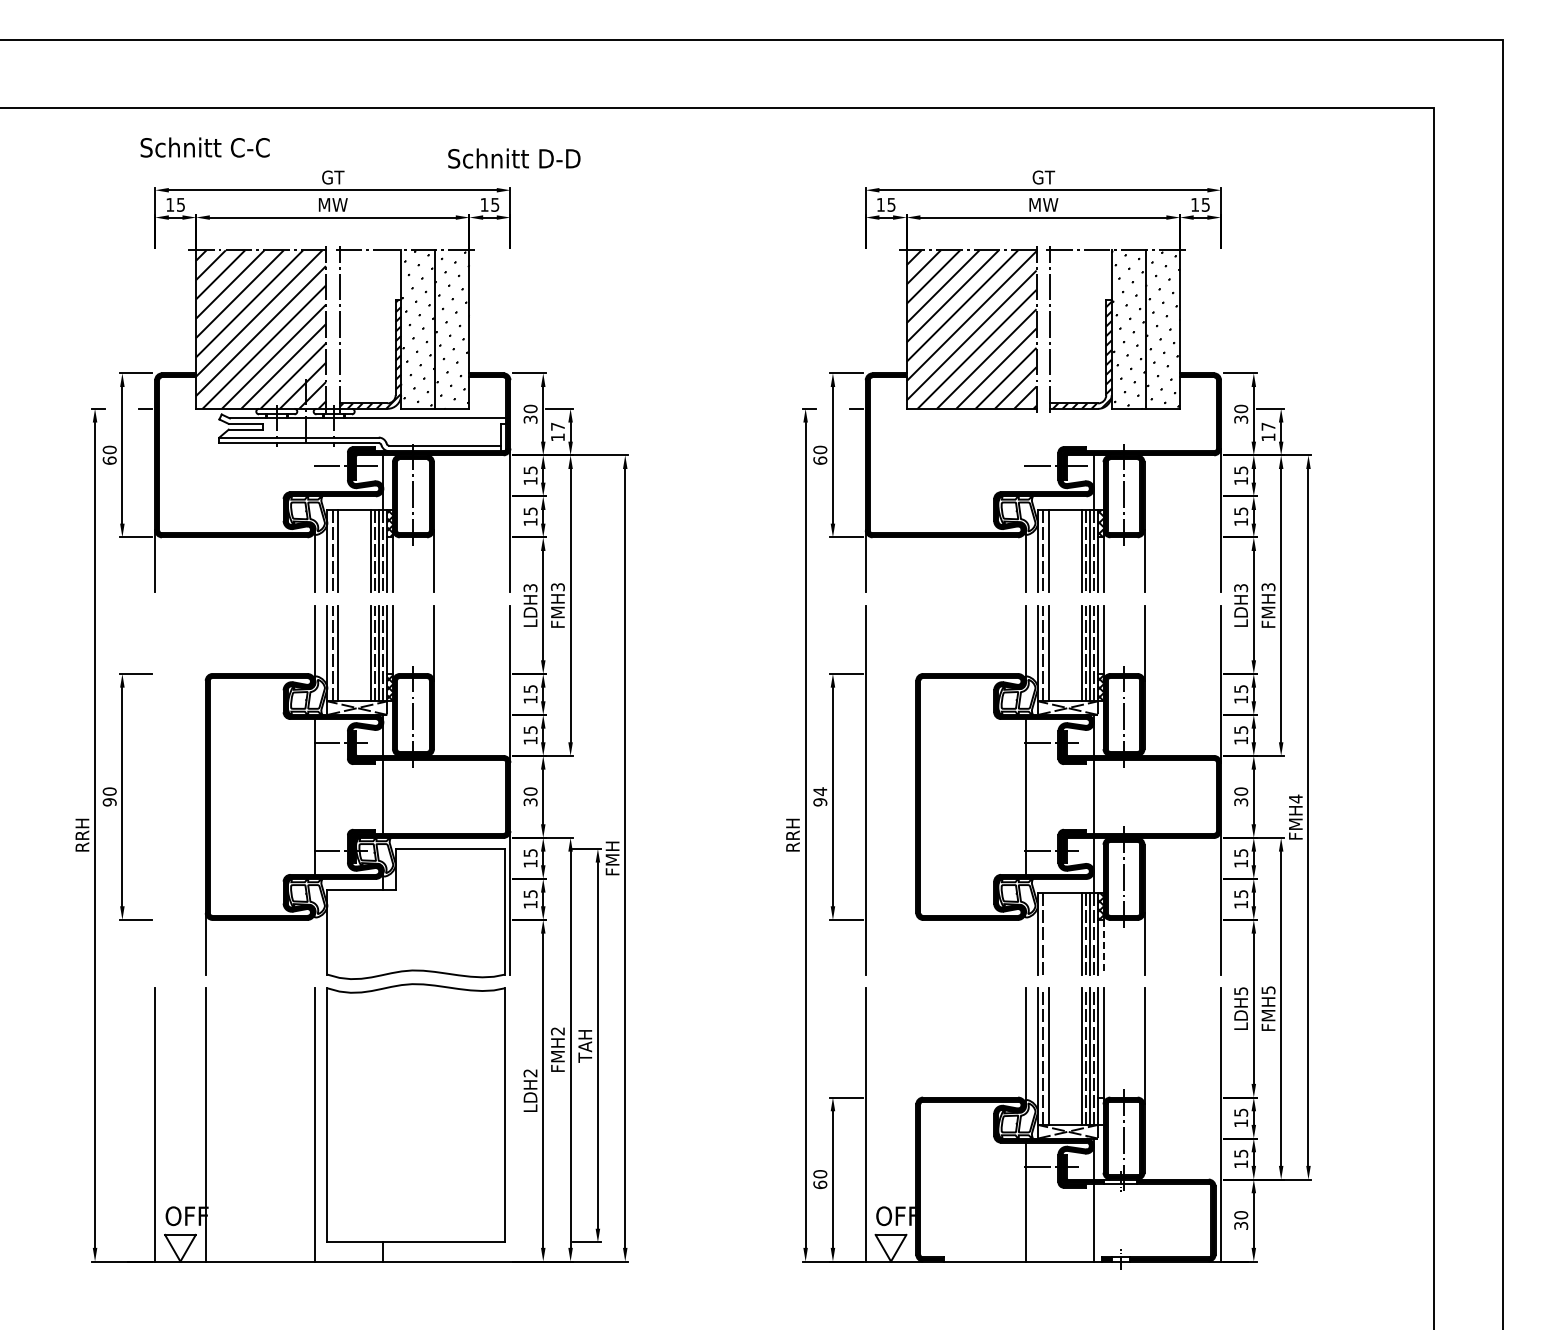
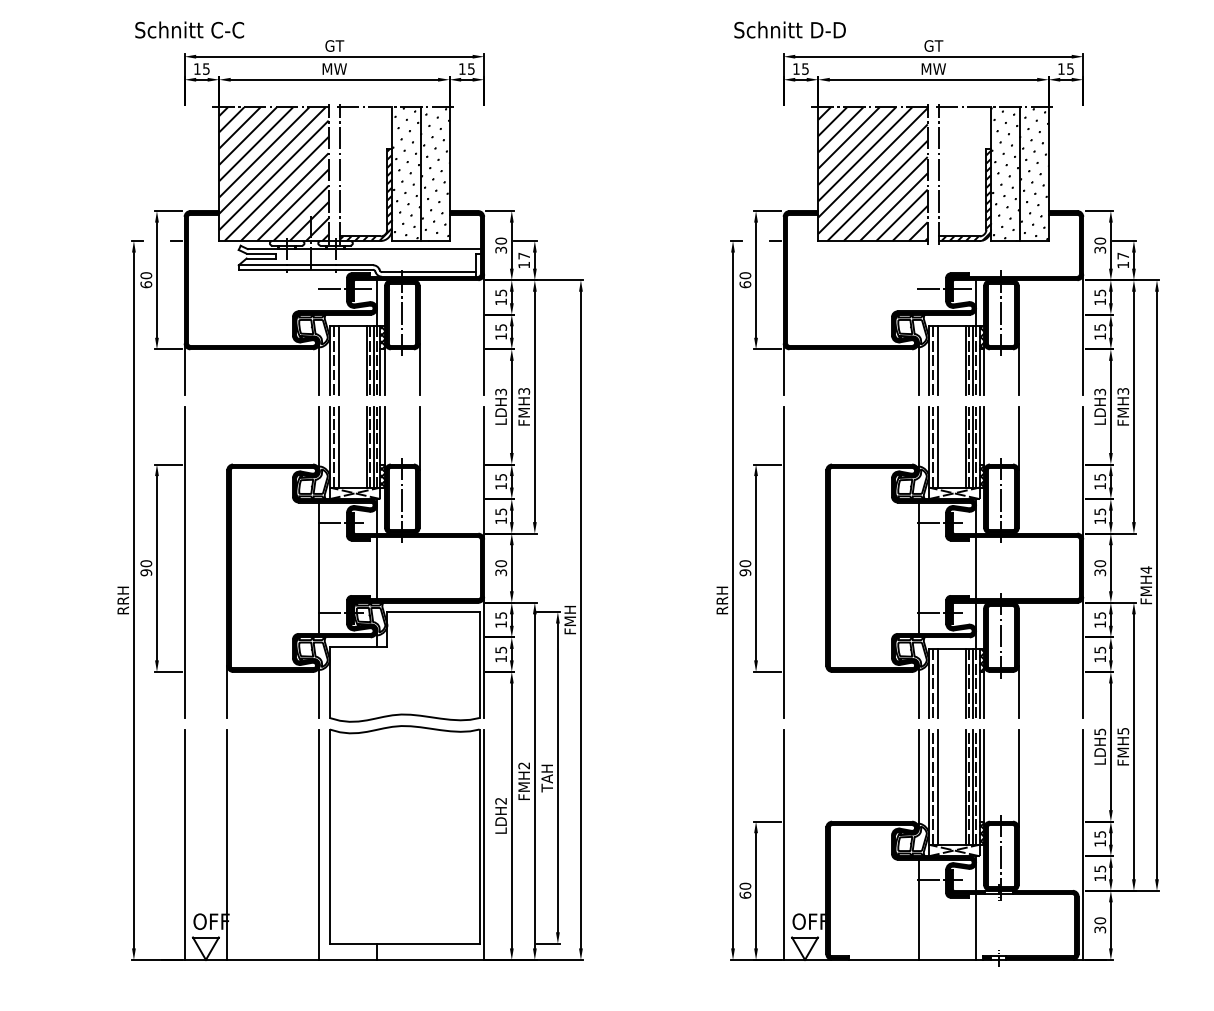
text: (204, 147) -> (189, 29), moved
text: (514, 158) -> (790, 29), moved
line: (155, 789) -> (184, 561), added
text: (820, 791) -> (745, 563), 94 -> 90
line: (1048, 933) -> (937, 683), added
line: (315, 943) -> (319, 691), added
line: (1025, 943) -> (918, 691), added
line: (1103, 947) -> (984, 695), dashed -> solid
hatch: (1100, 1110) -> (981, 832), added
line: (510, 1124) -> (484, 844), added

